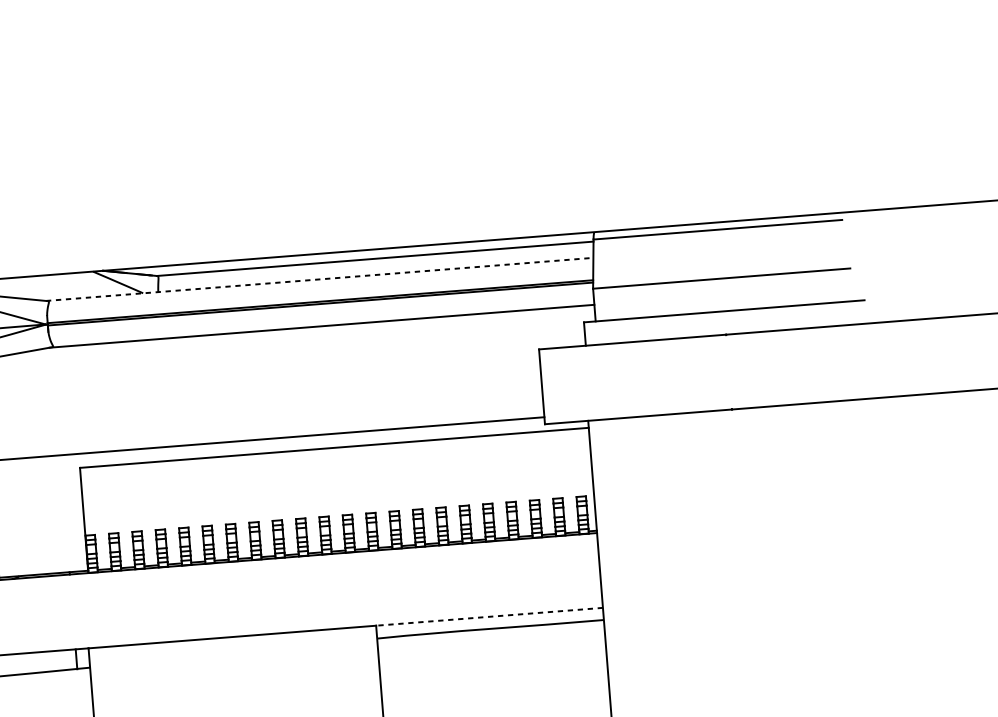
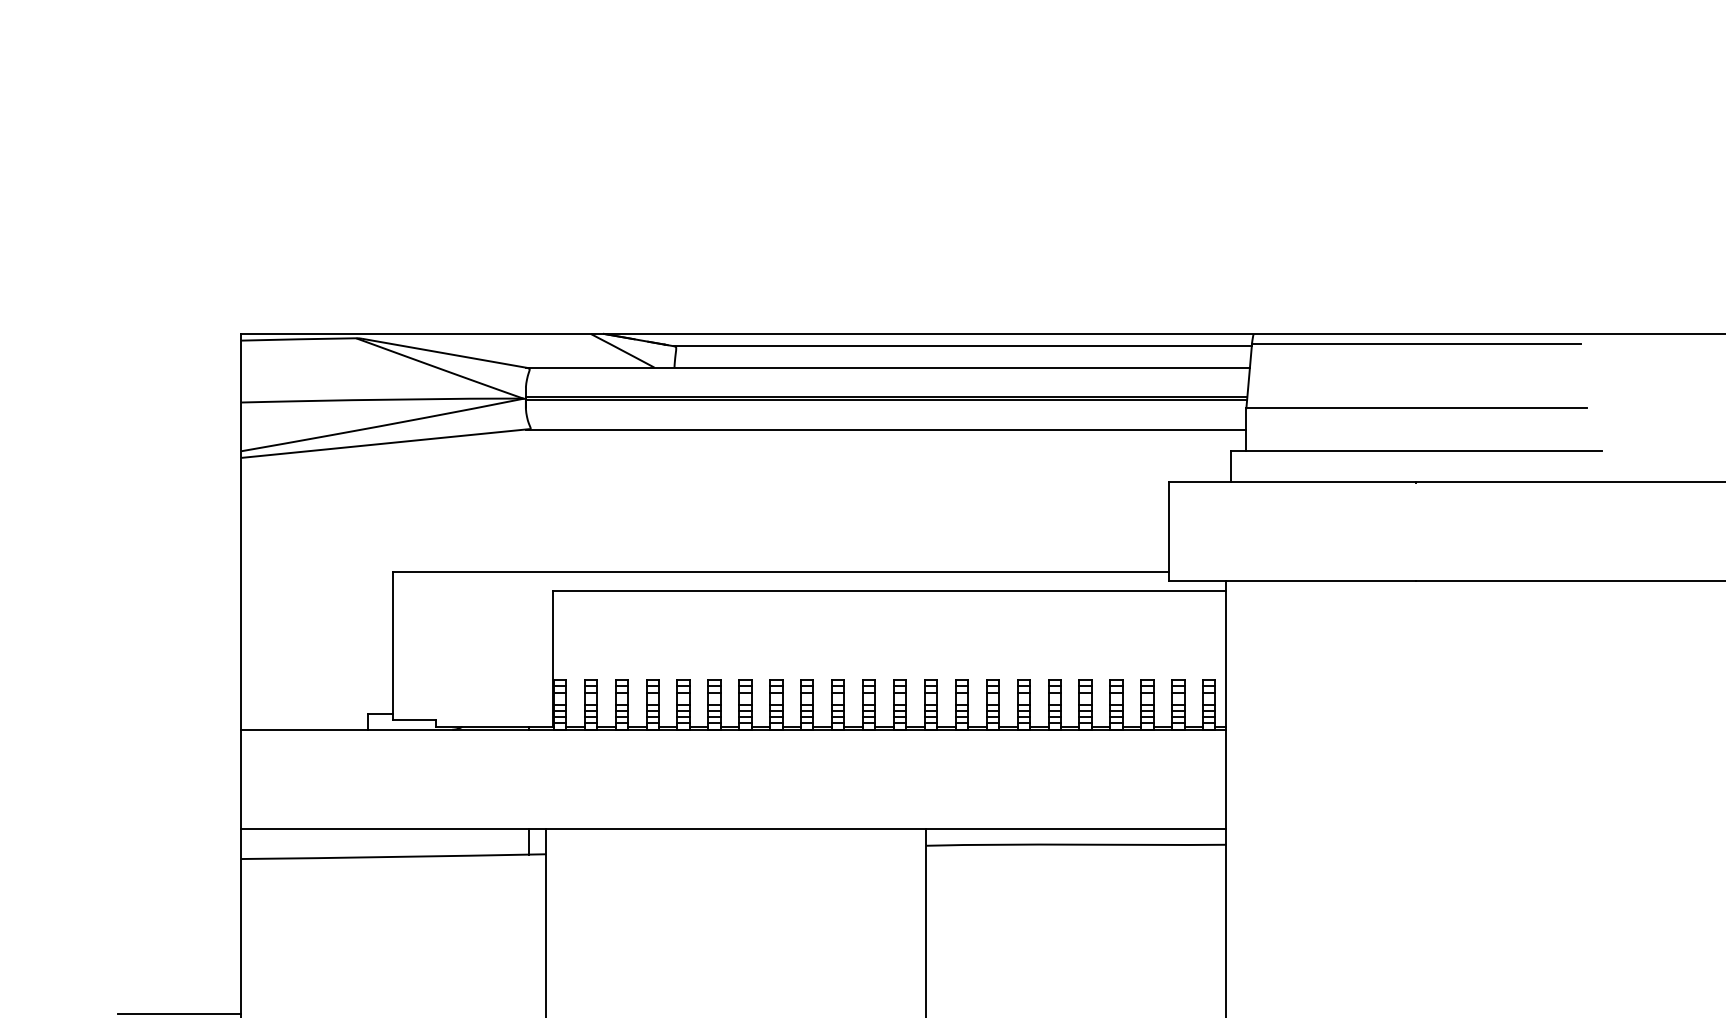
line: (320, 279) -> (888, 367), dashed -> solid
line: (489, 616) -> (1076, 828), dashed -> solid

